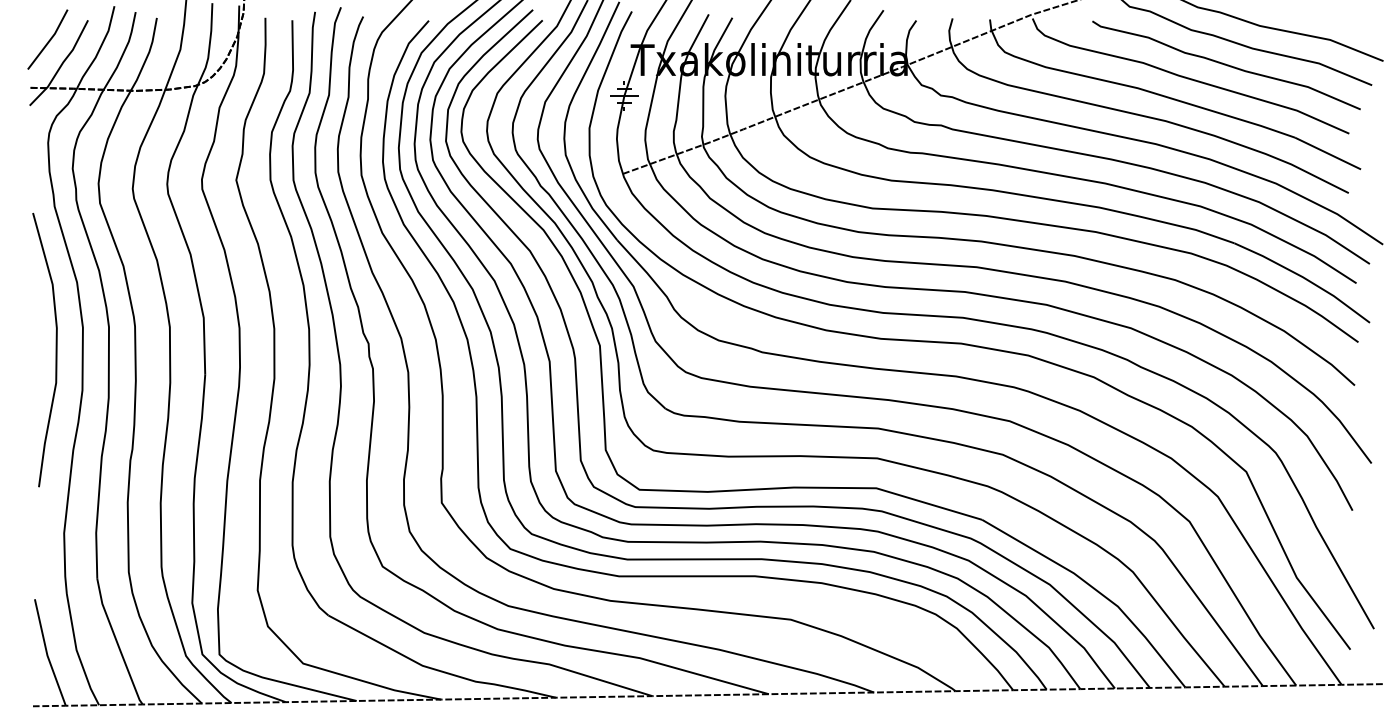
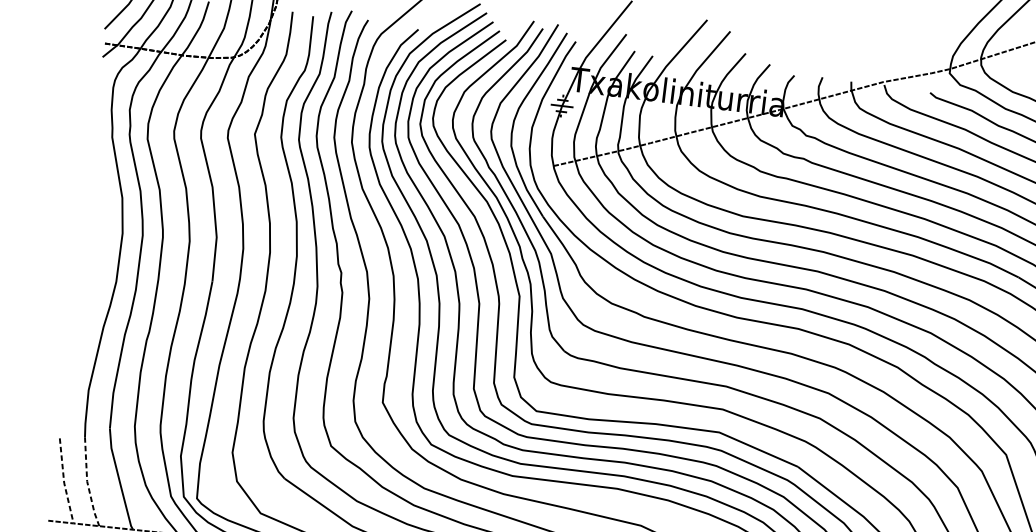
curve: (55, 350) -> (99, 248), removed
line: (77, 651) -> (87, 482), solid -> dashed
line: (47, 654) -> (64, 482), solid -> dashed

